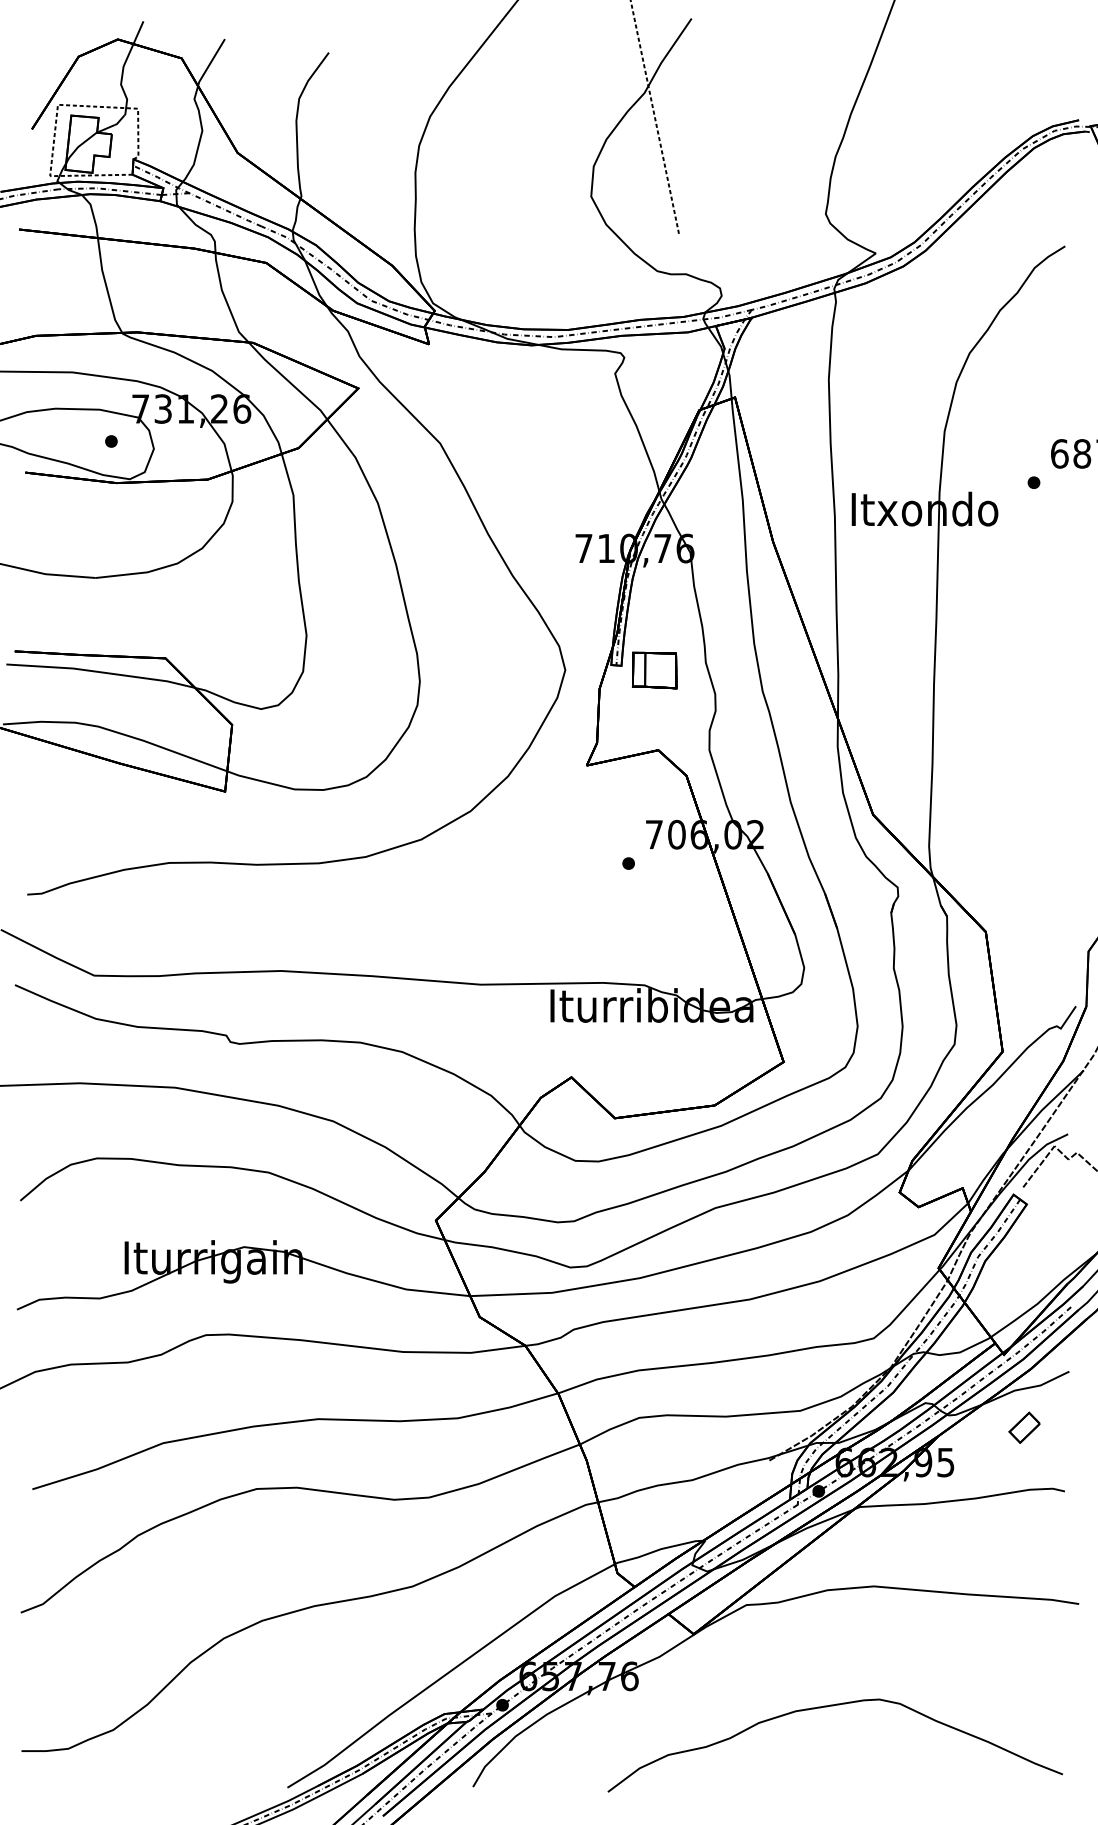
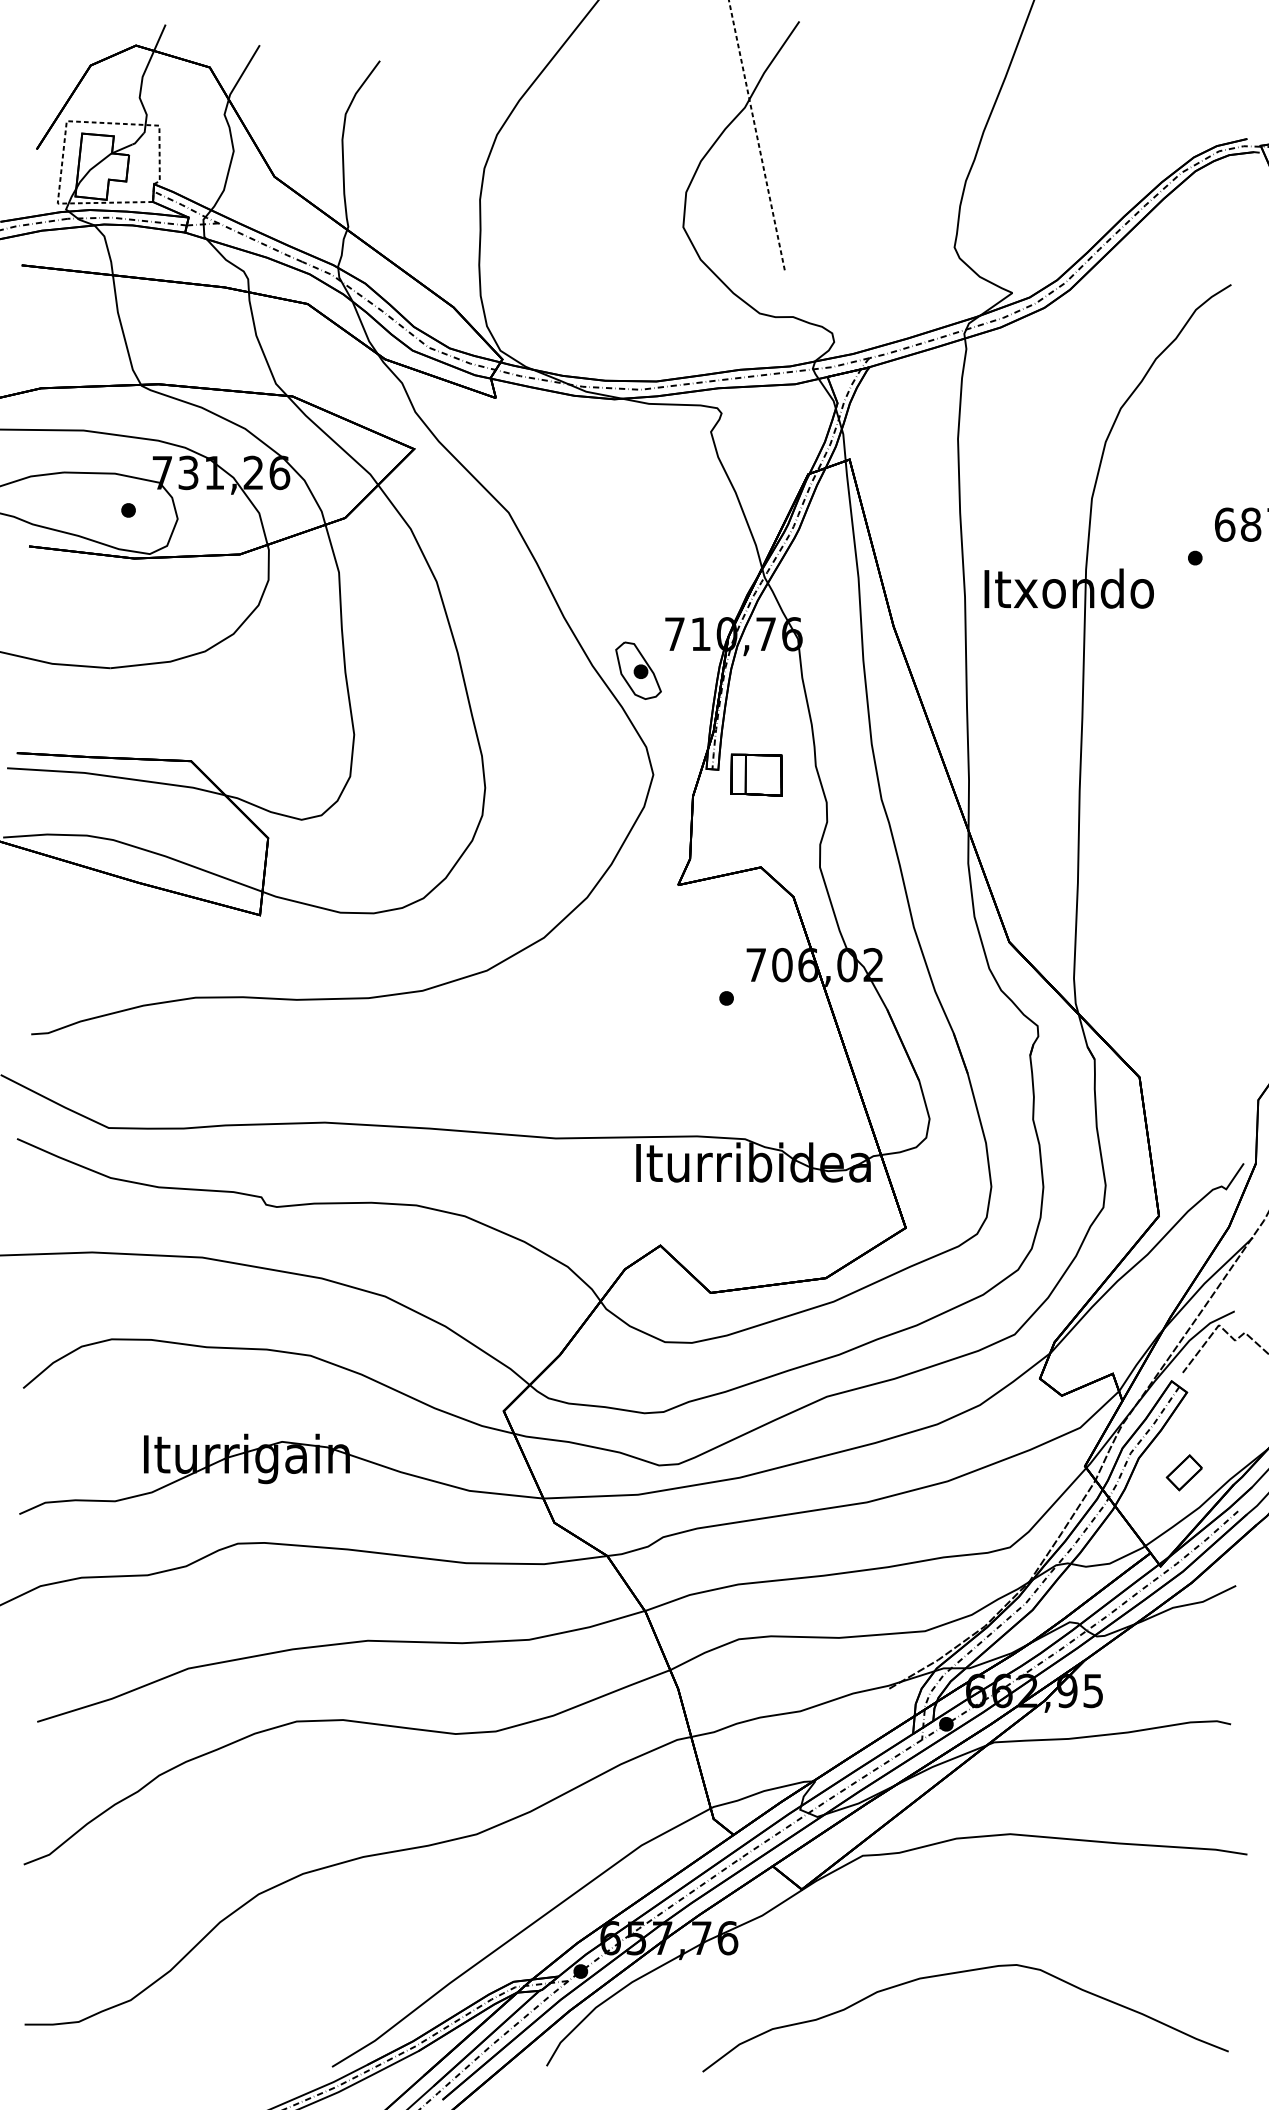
part: (552, 579) -> (638, 670), added
part: (1023, 1427) -> (1183, 1472), moved

